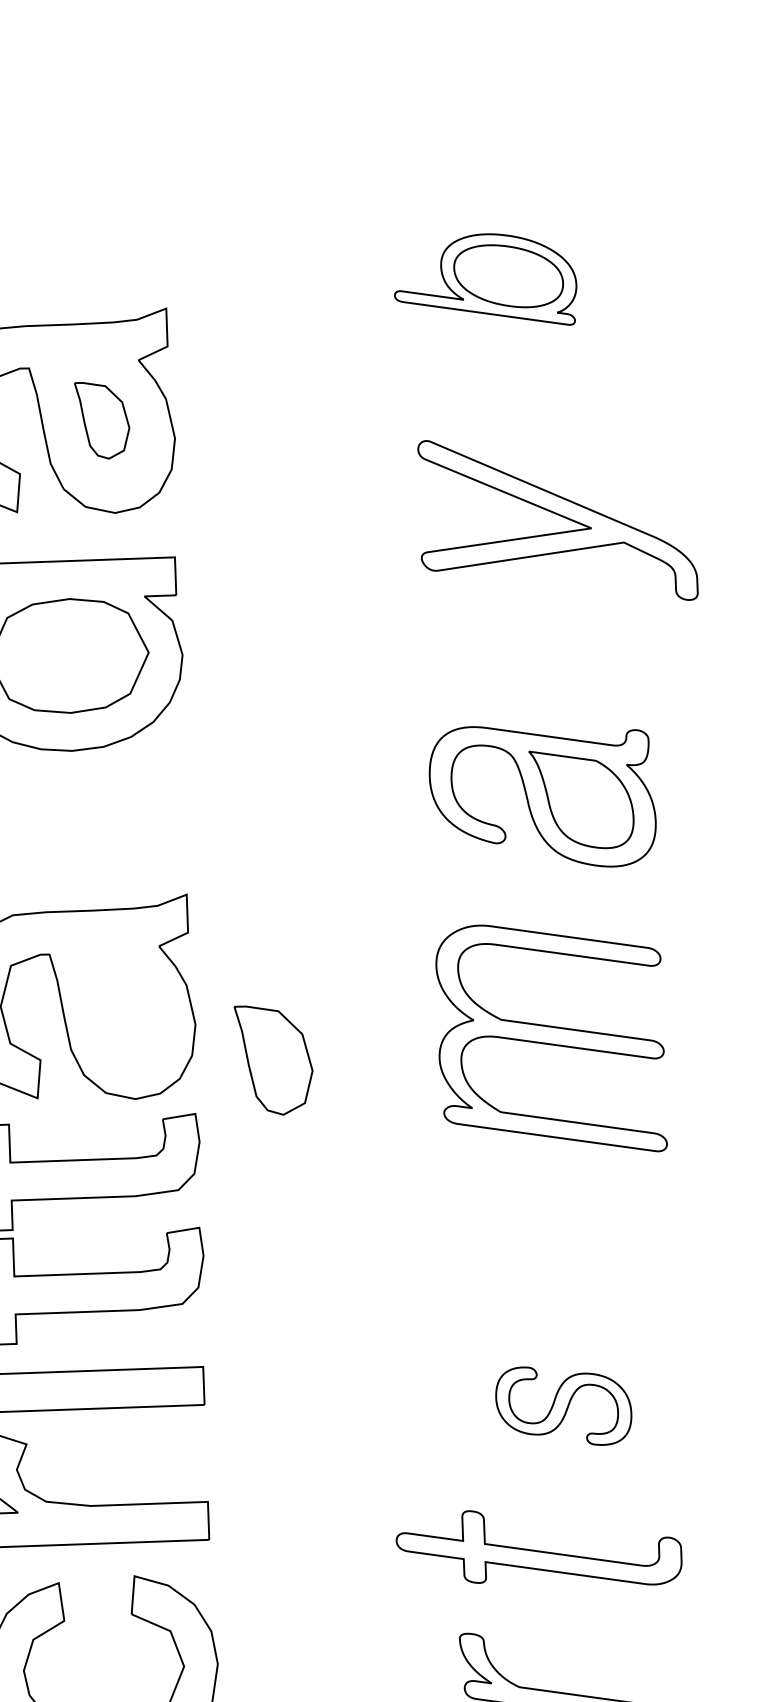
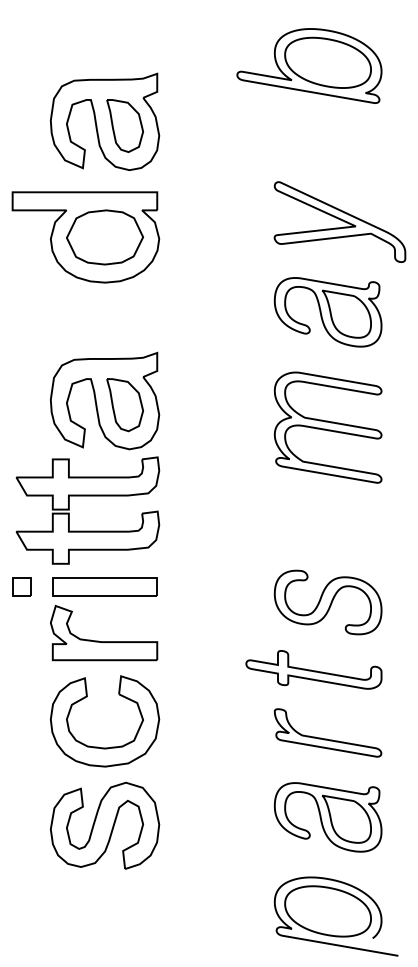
part: (485, 279) -> (309, 65), size x1.67
part: (101, 419) -> (124, 125), size x1.43
part: (556, 519) -> (339, 221), moved
part: (272, 1061) -> (124, 405), moved
part: (562, 1406) -> (327, 602), size x1.67

